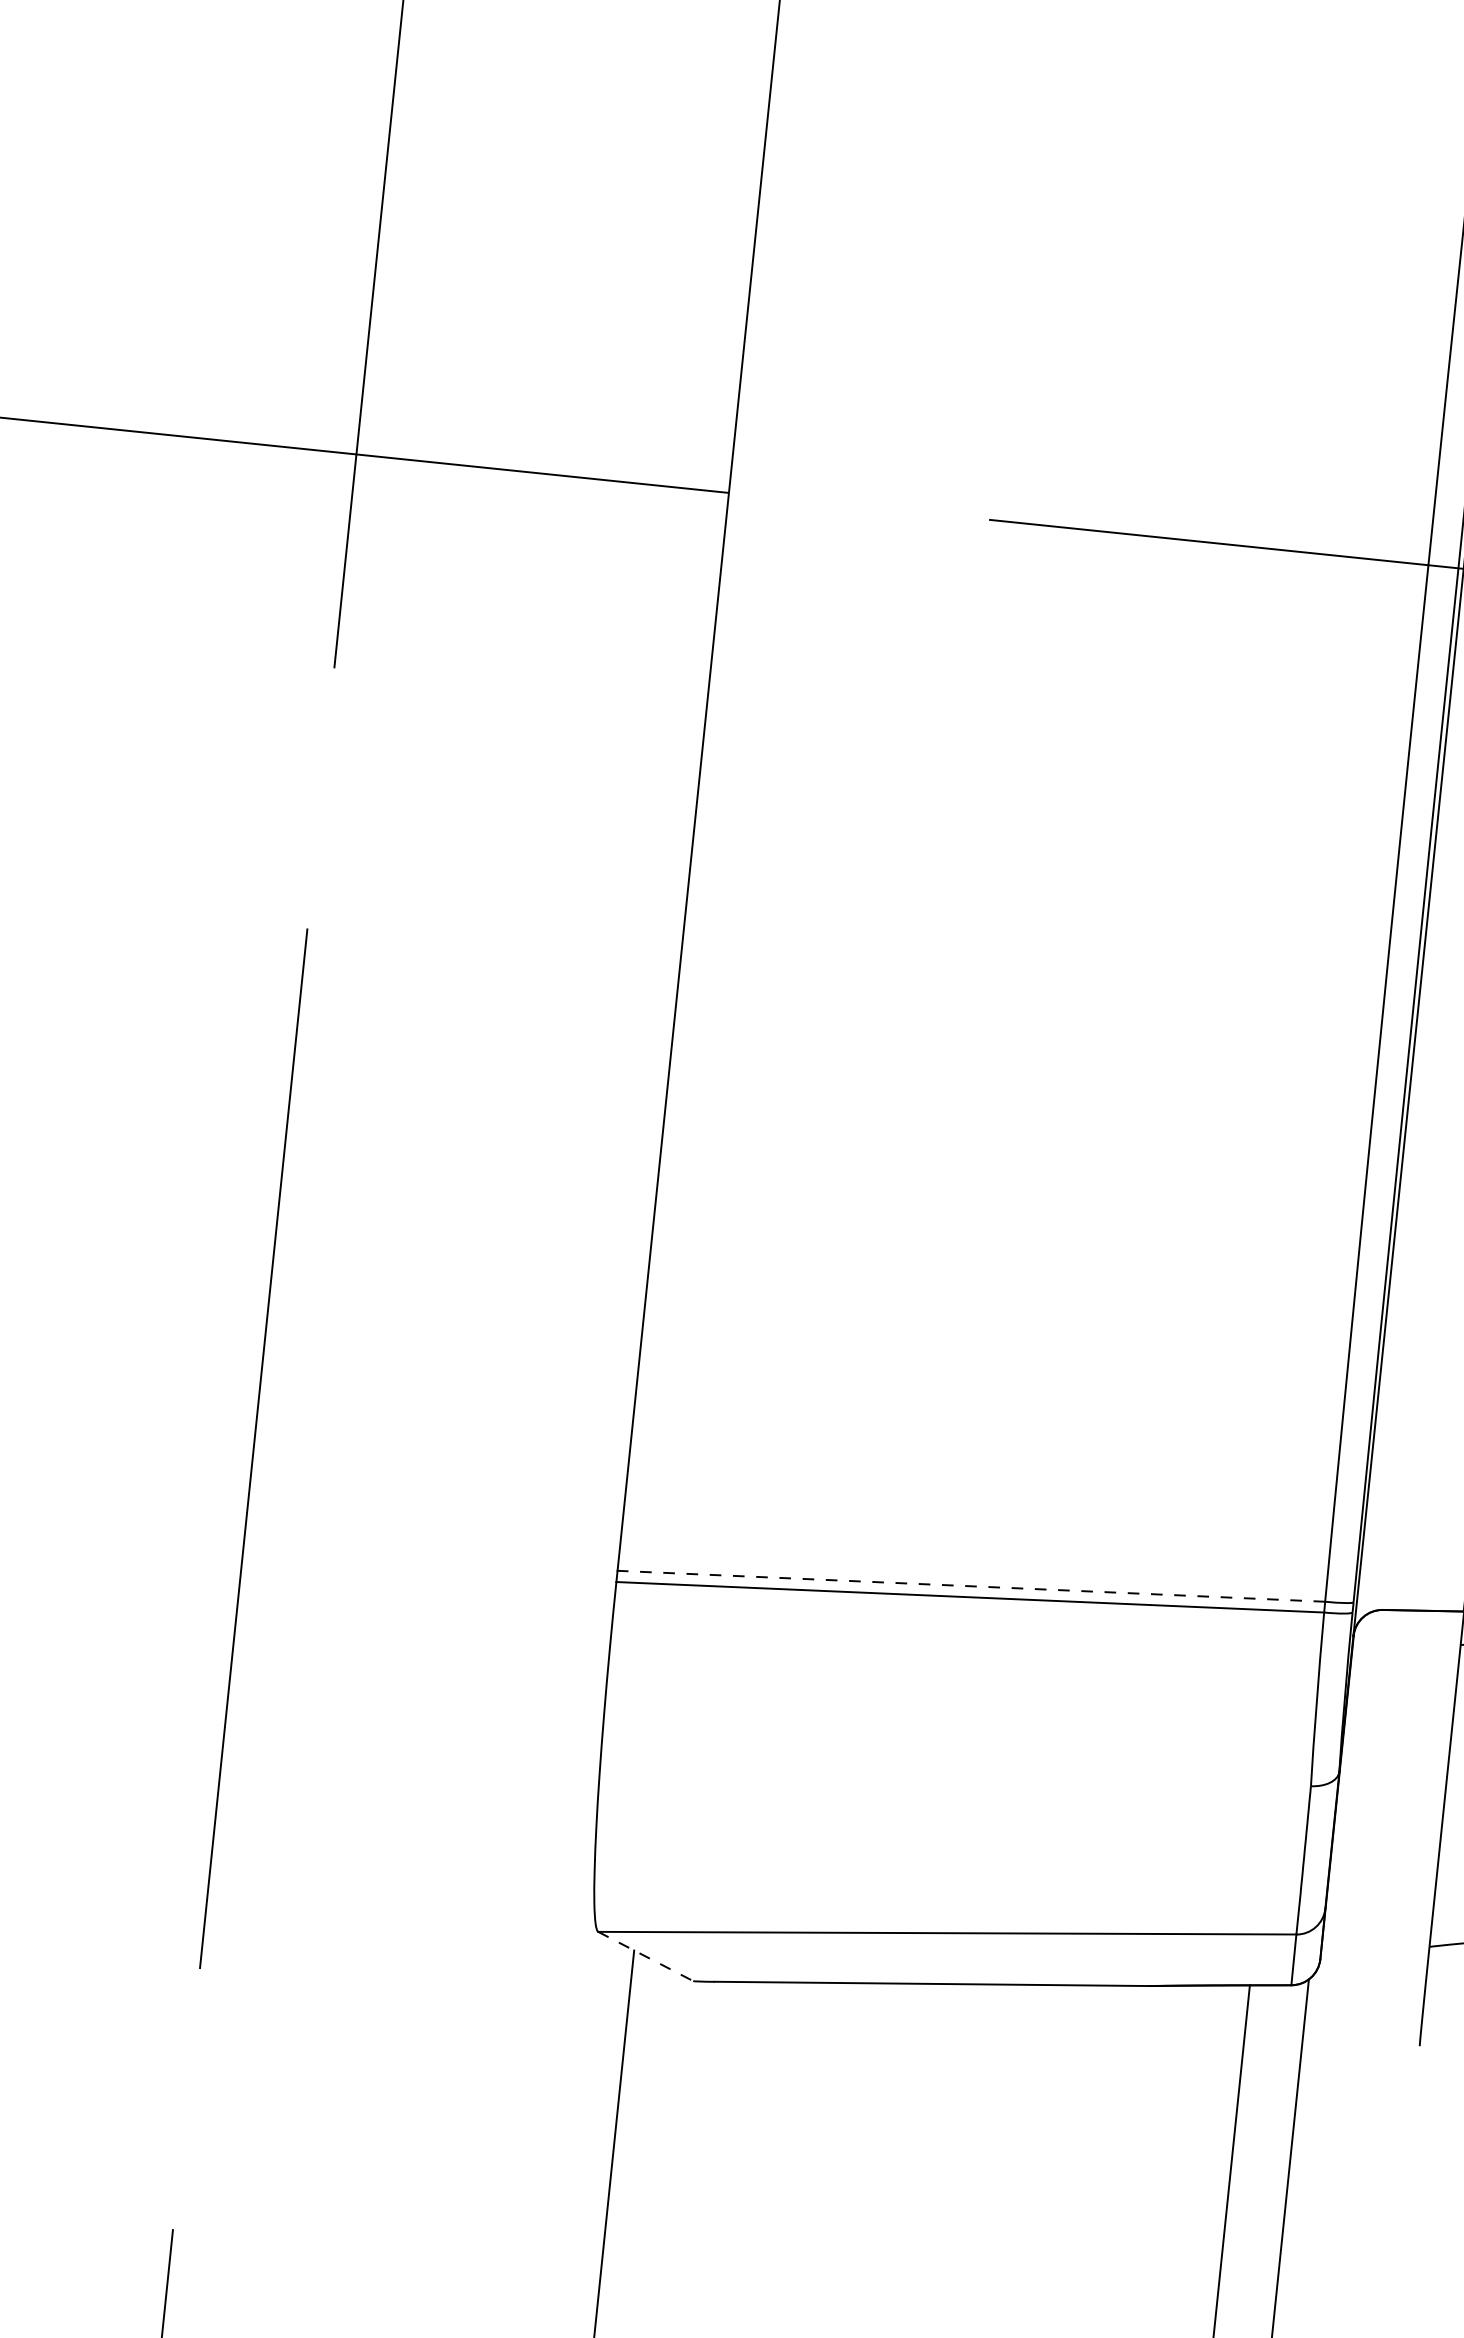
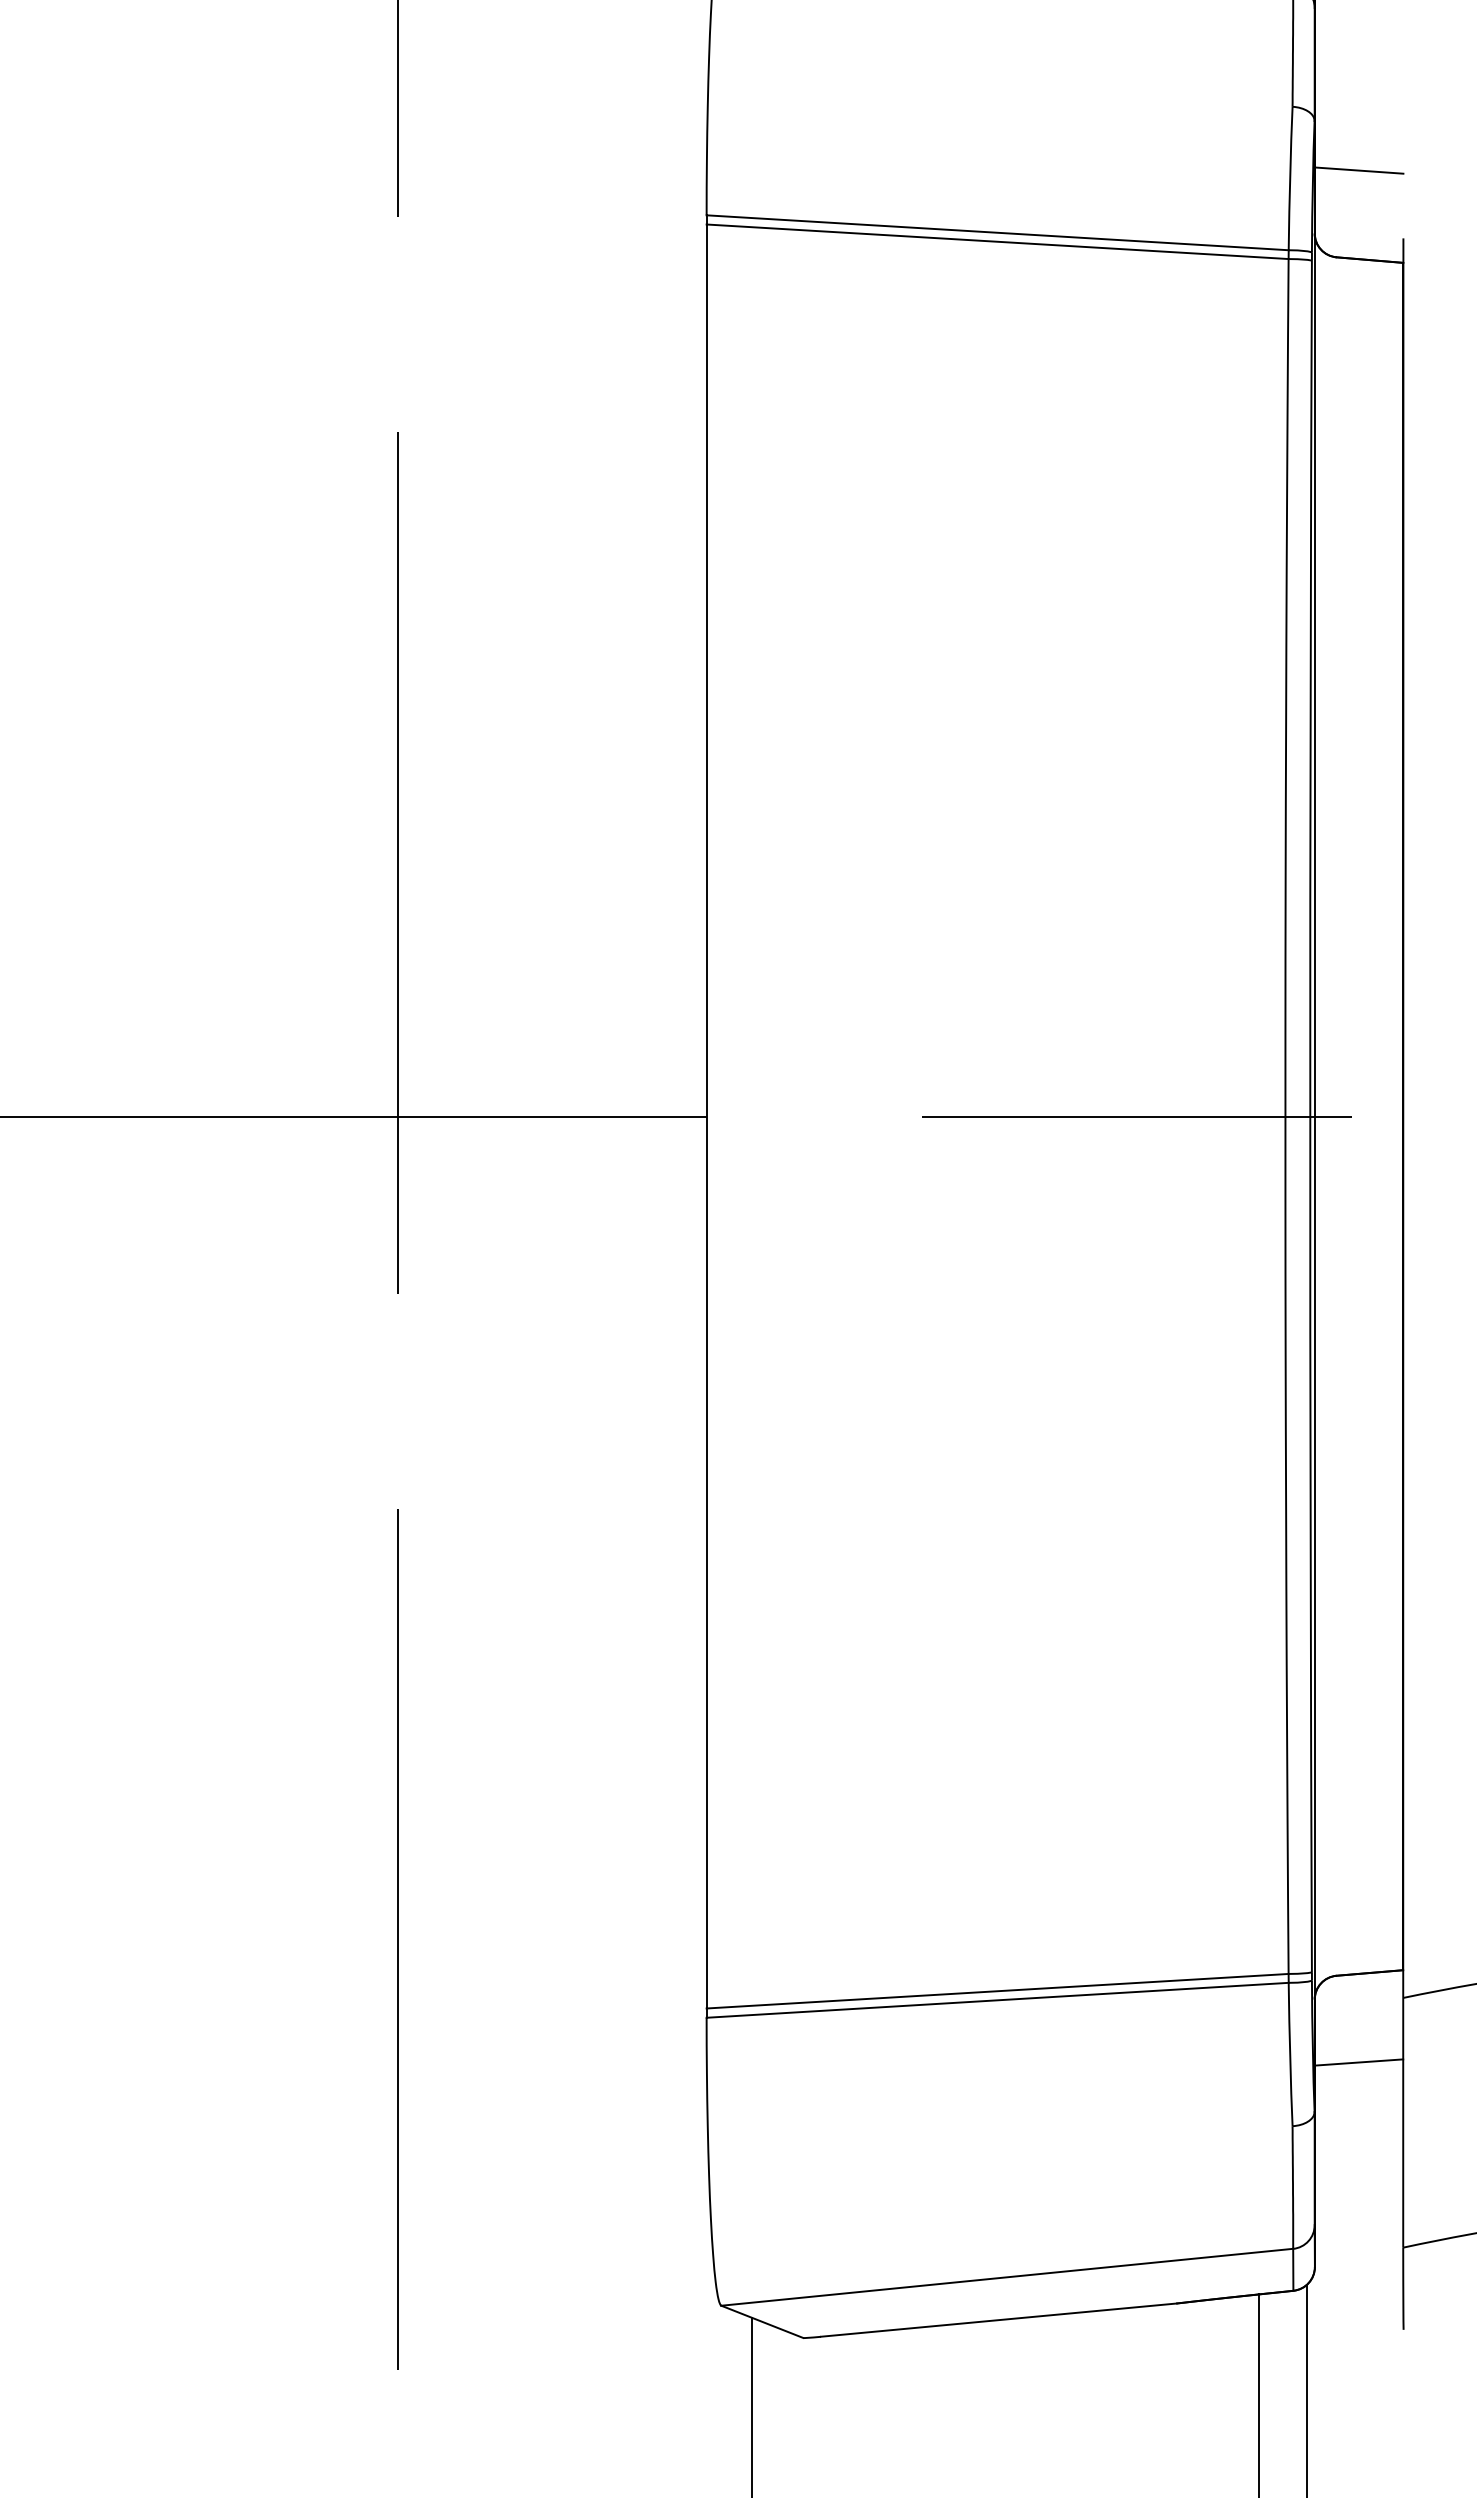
line: (971, 1586) -> (997, 1991), dashed -> solid
line: (1398, 1717) -> (1358, 2062), added
line: (645, 1957) -> (762, 2322), dashed -> solid

